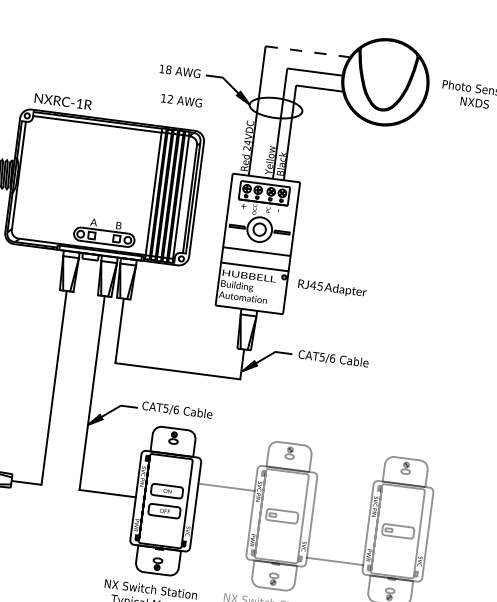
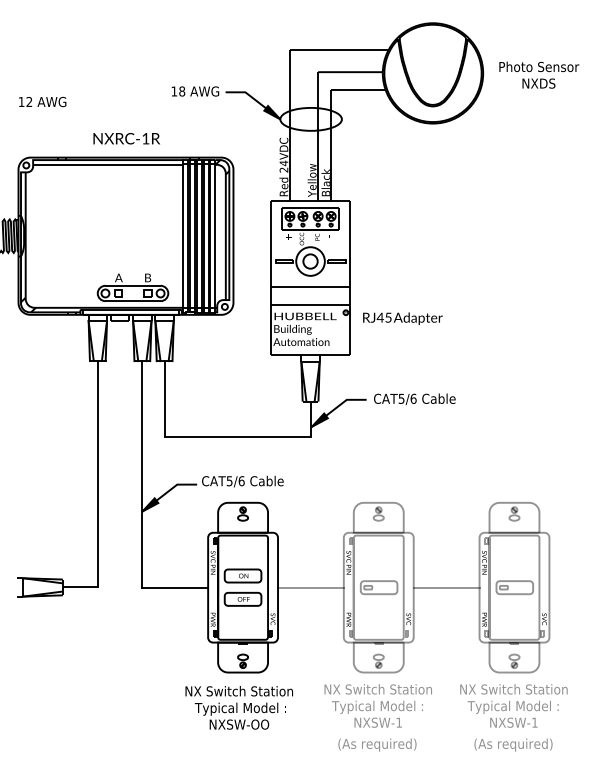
line: (308, 51) -> (340, 49), dashed -> solid
text: (63, 101) -> (126, 138), moved
text: (181, 101) -> (42, 102), moved
line: (226, 487) -> (310, 587), moved
line: (334, 561) -> (446, 587), moved

